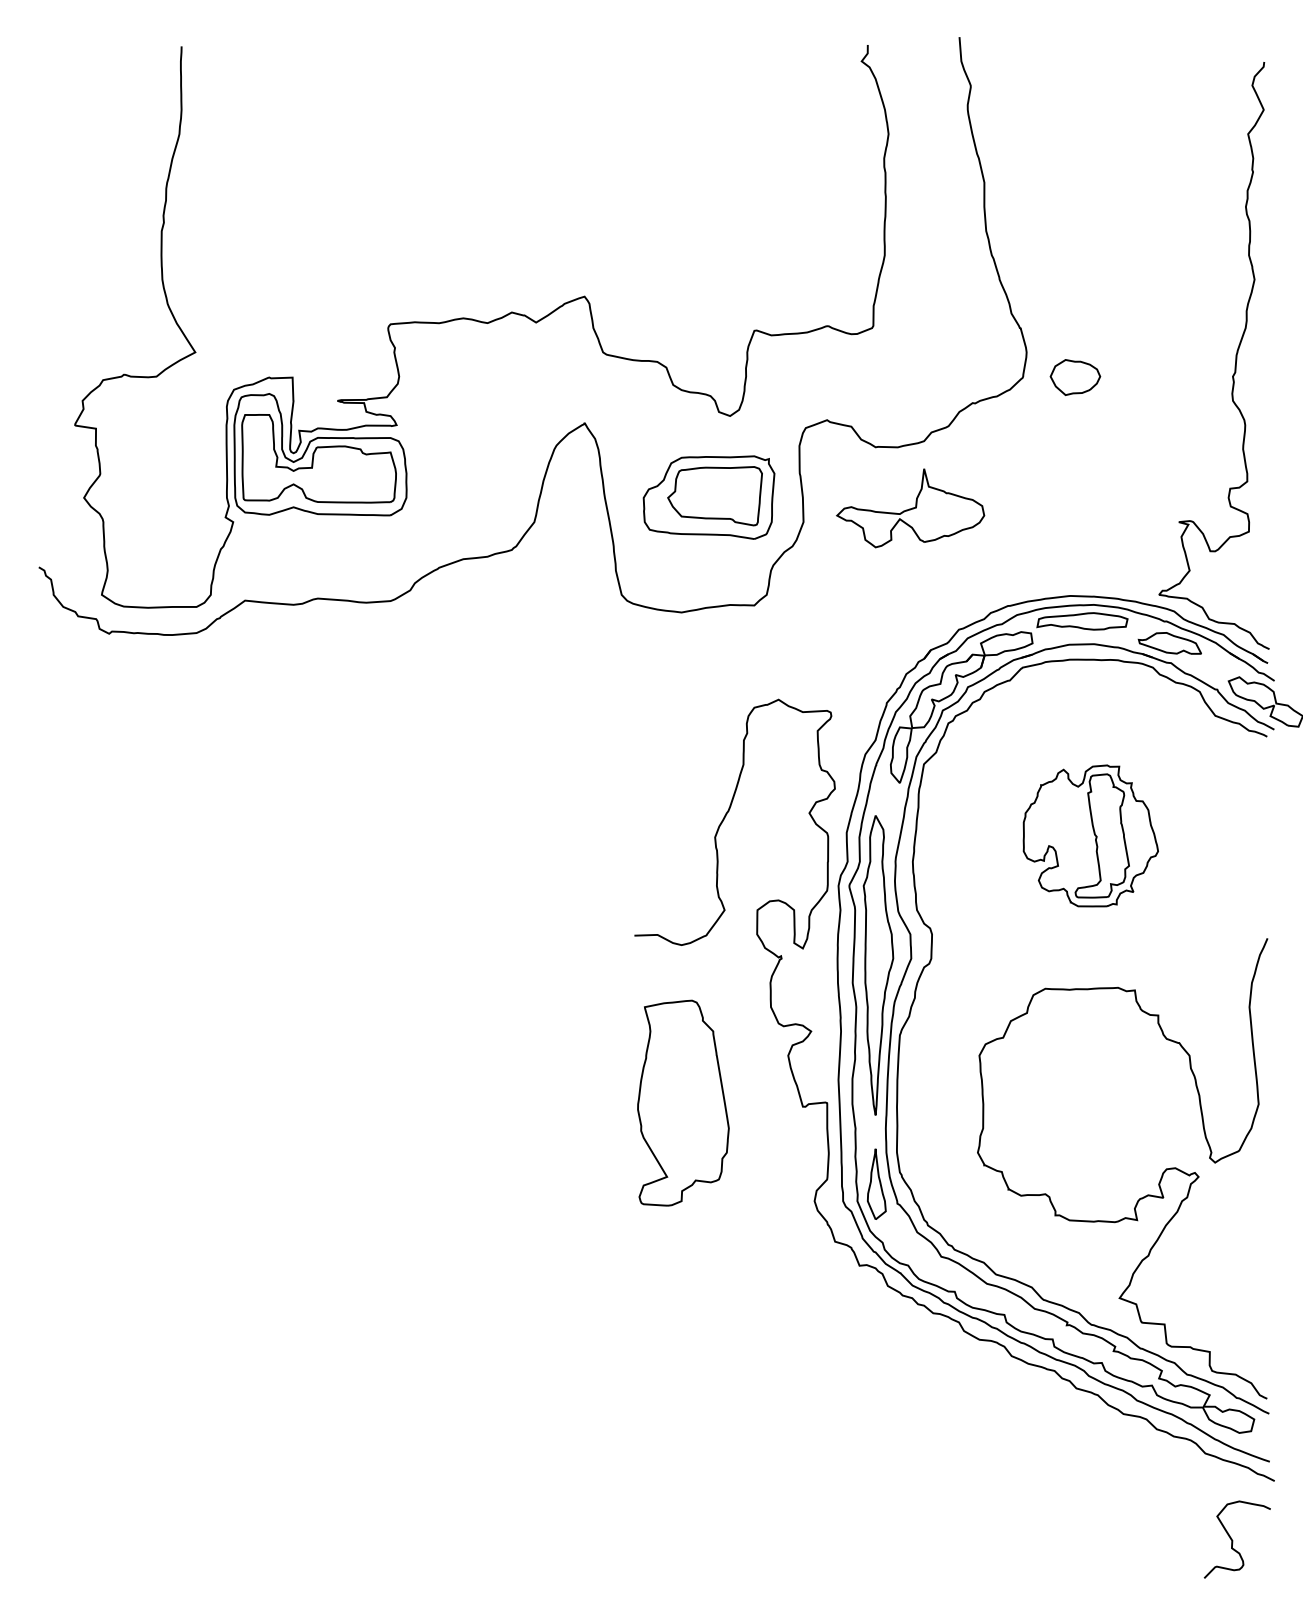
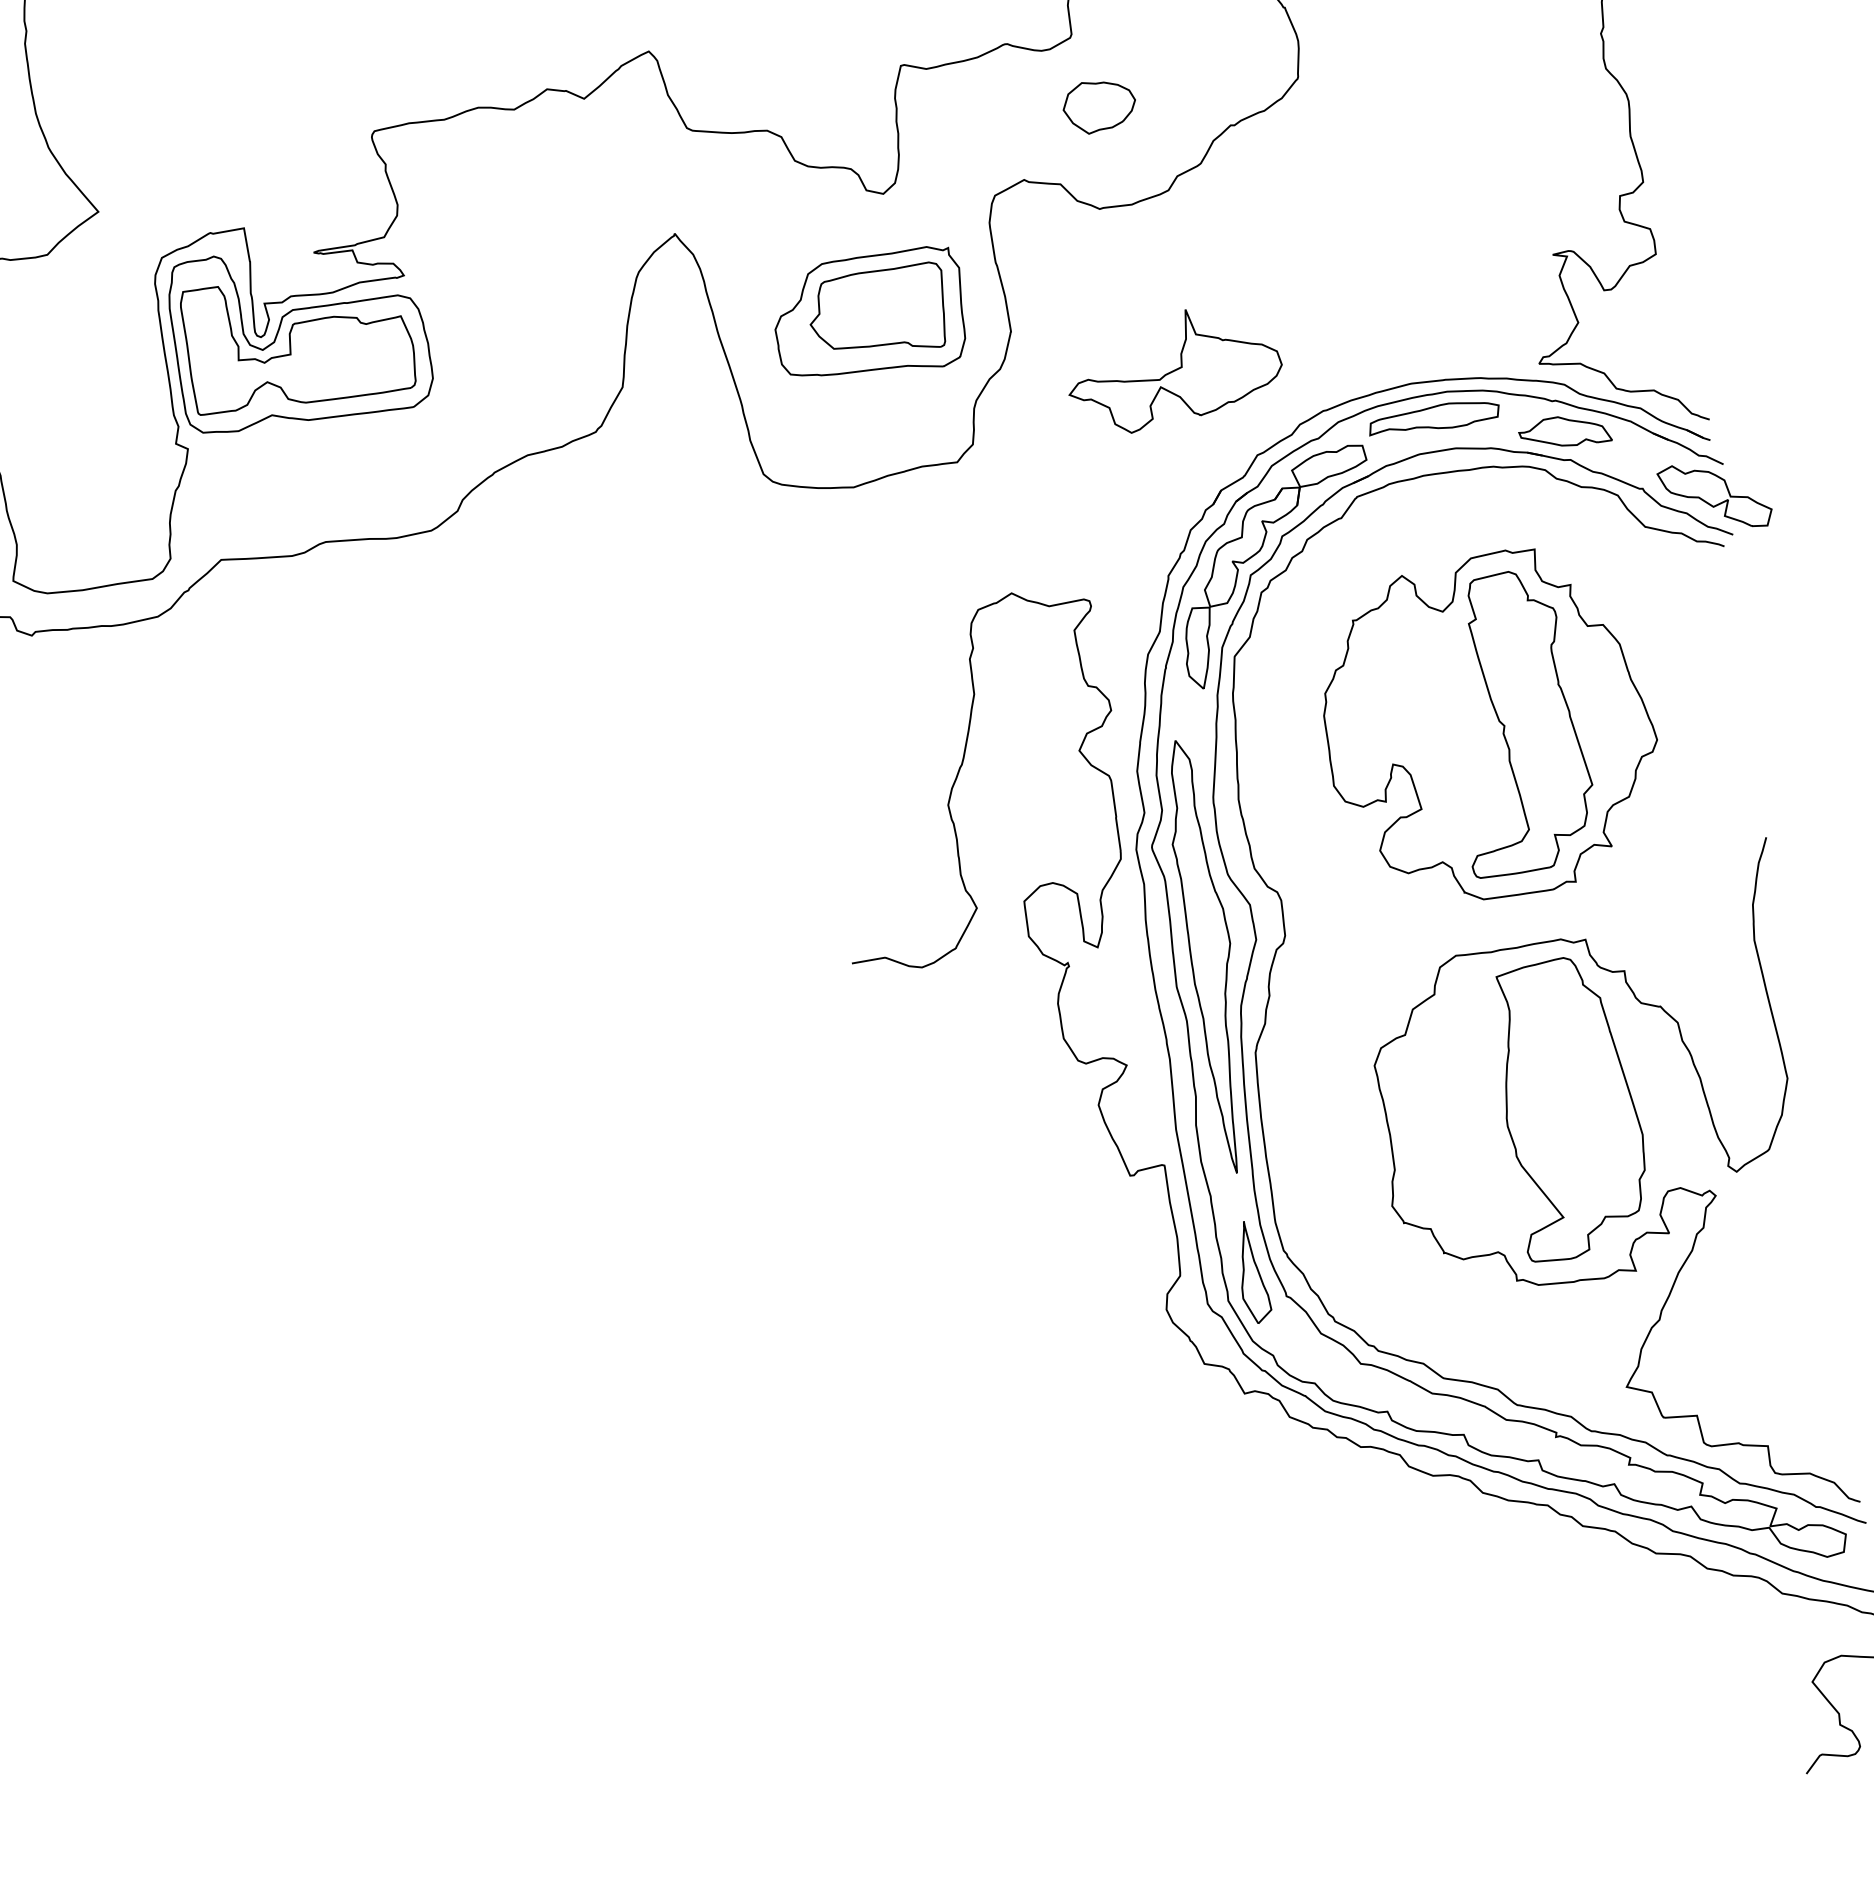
part: (1075, 377) -> (1099, 106), moved
part: (910, 508) -> (1173, 369), moved
part: (1090, 835) -> (1489, 725), size x1.67
part: (683, 1102) -> (1571, 1106), moved

